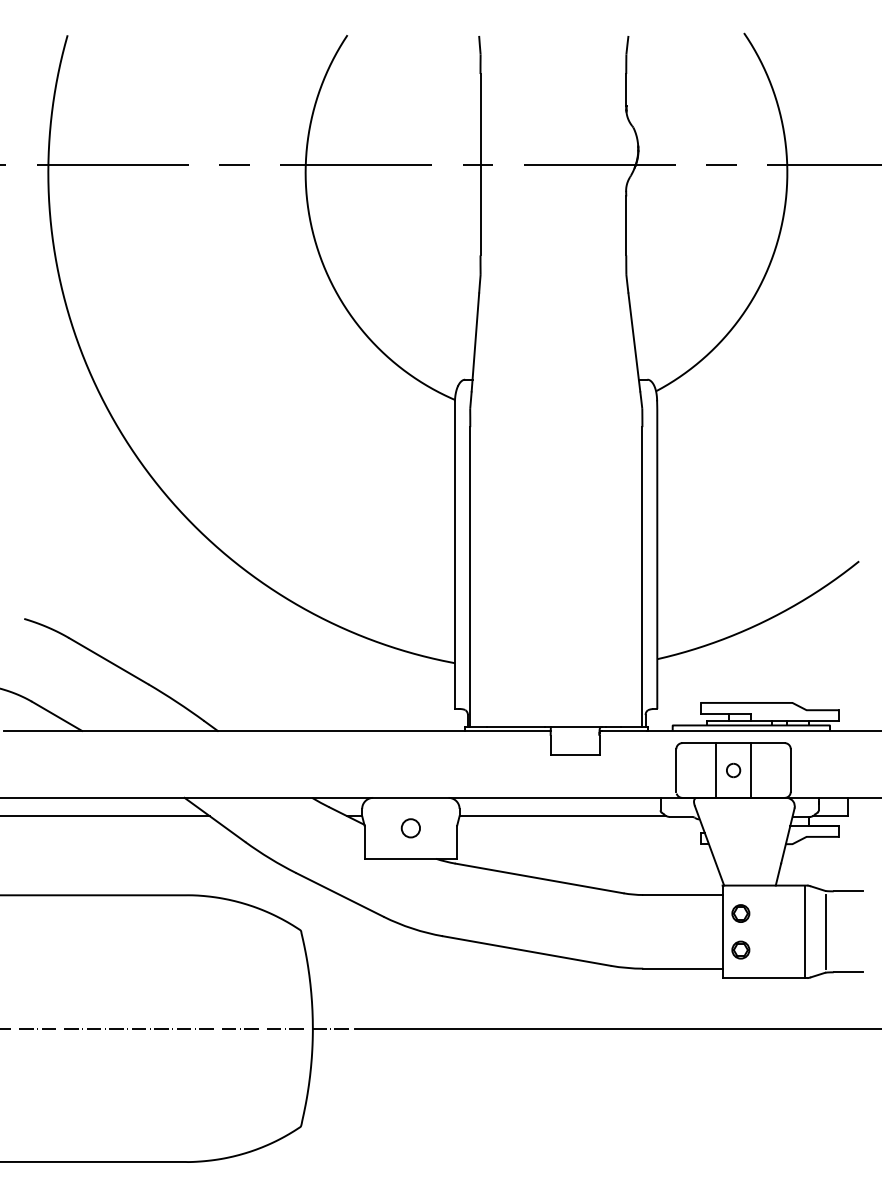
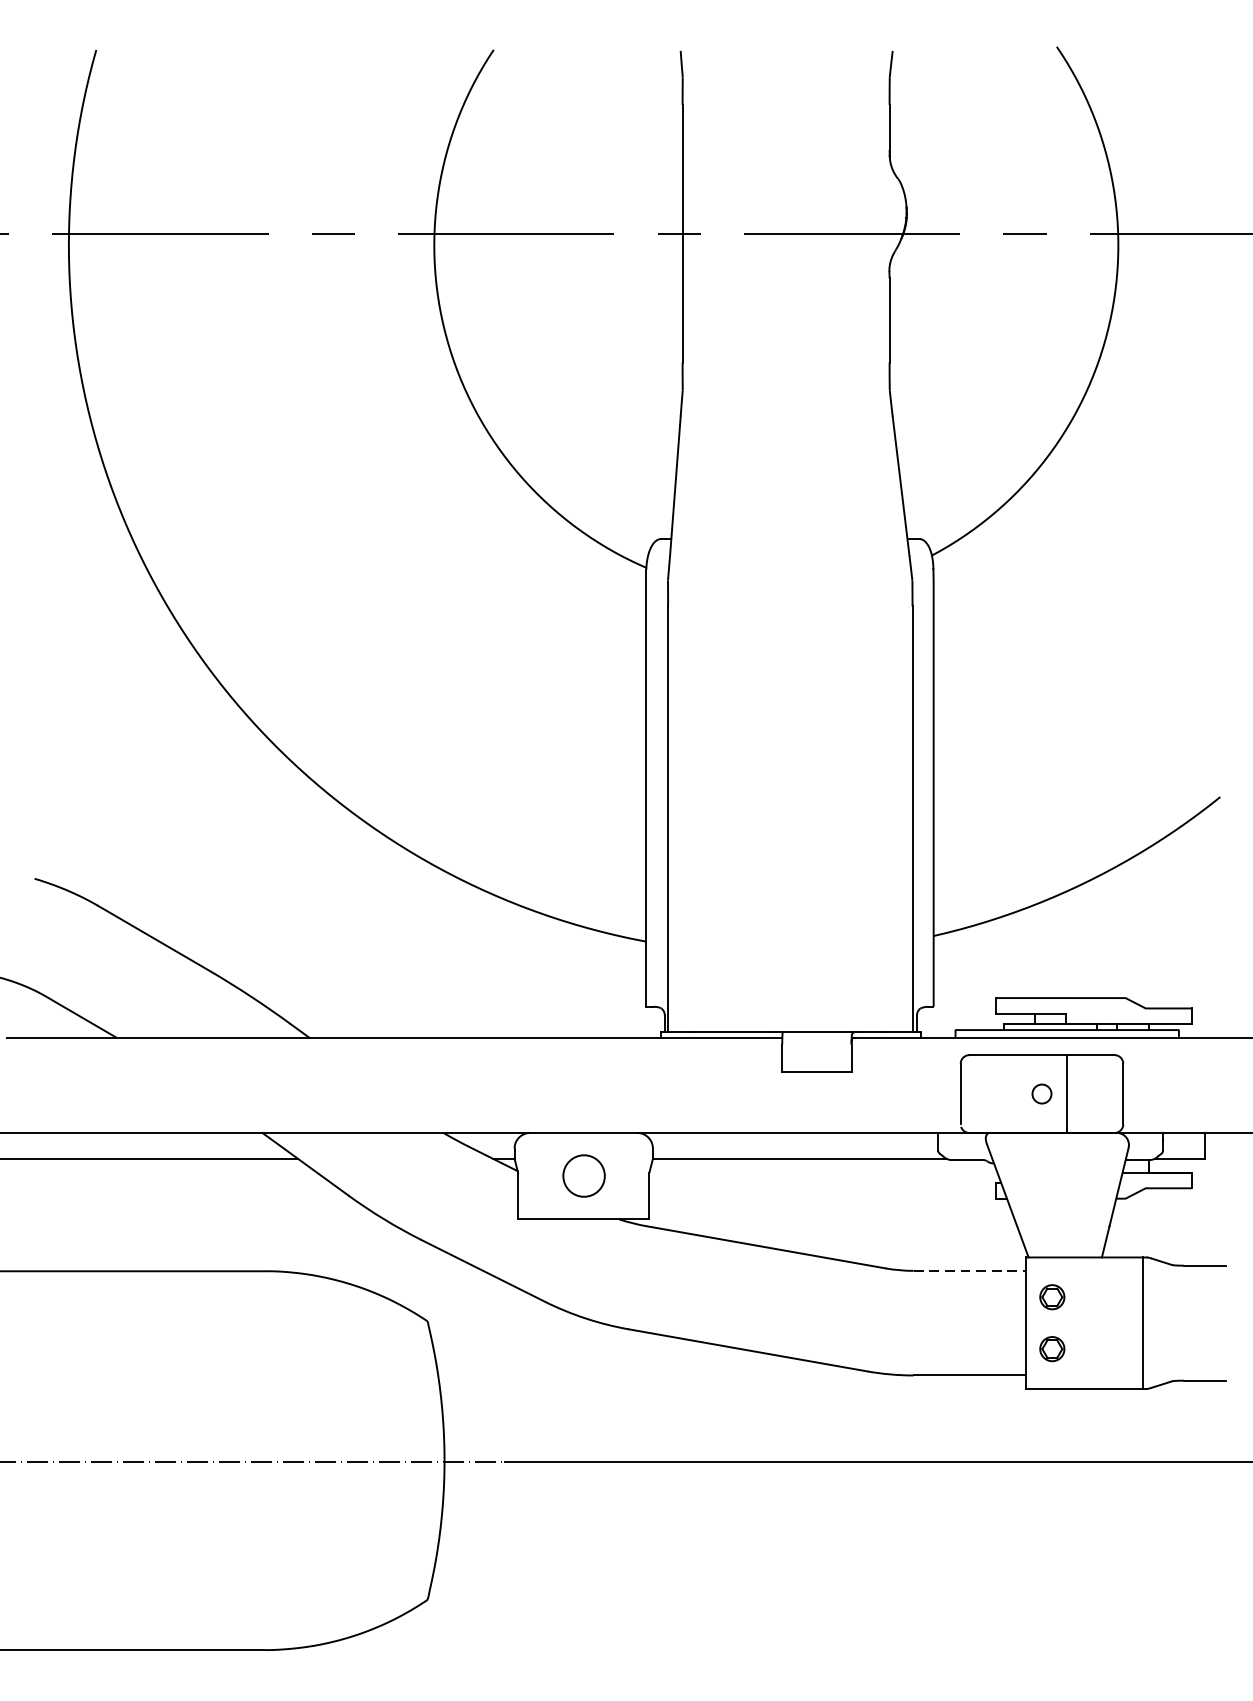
line: (716, 770) -> (1017, 1094), removed
circle: (410, 828) -> (583, 1176), size x1.6
line: (682, 895) -> (969, 1271), solid -> dashed
line: (826, 931) -> (1173, 1322), removed

